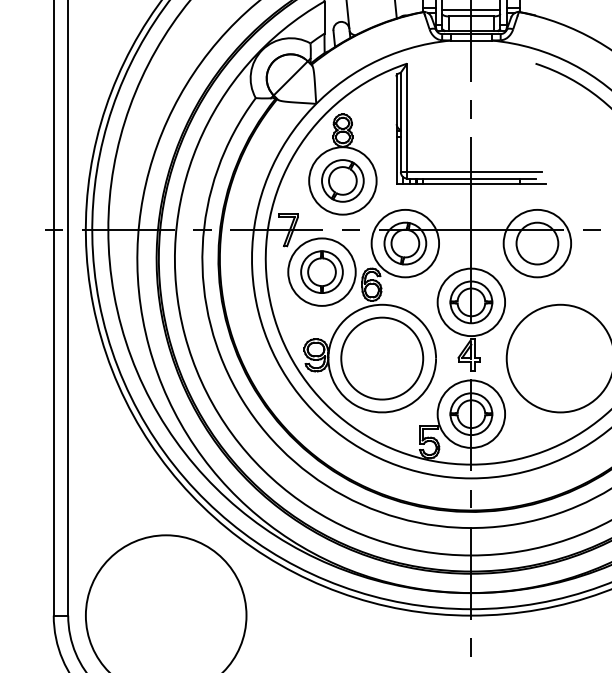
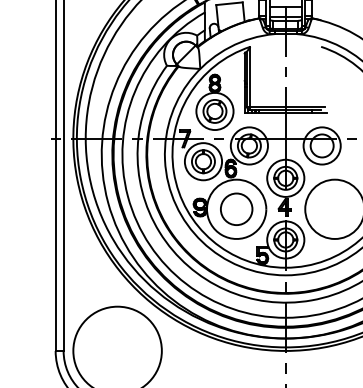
circle: (381, 357) -> (236, 208), size x0.7

